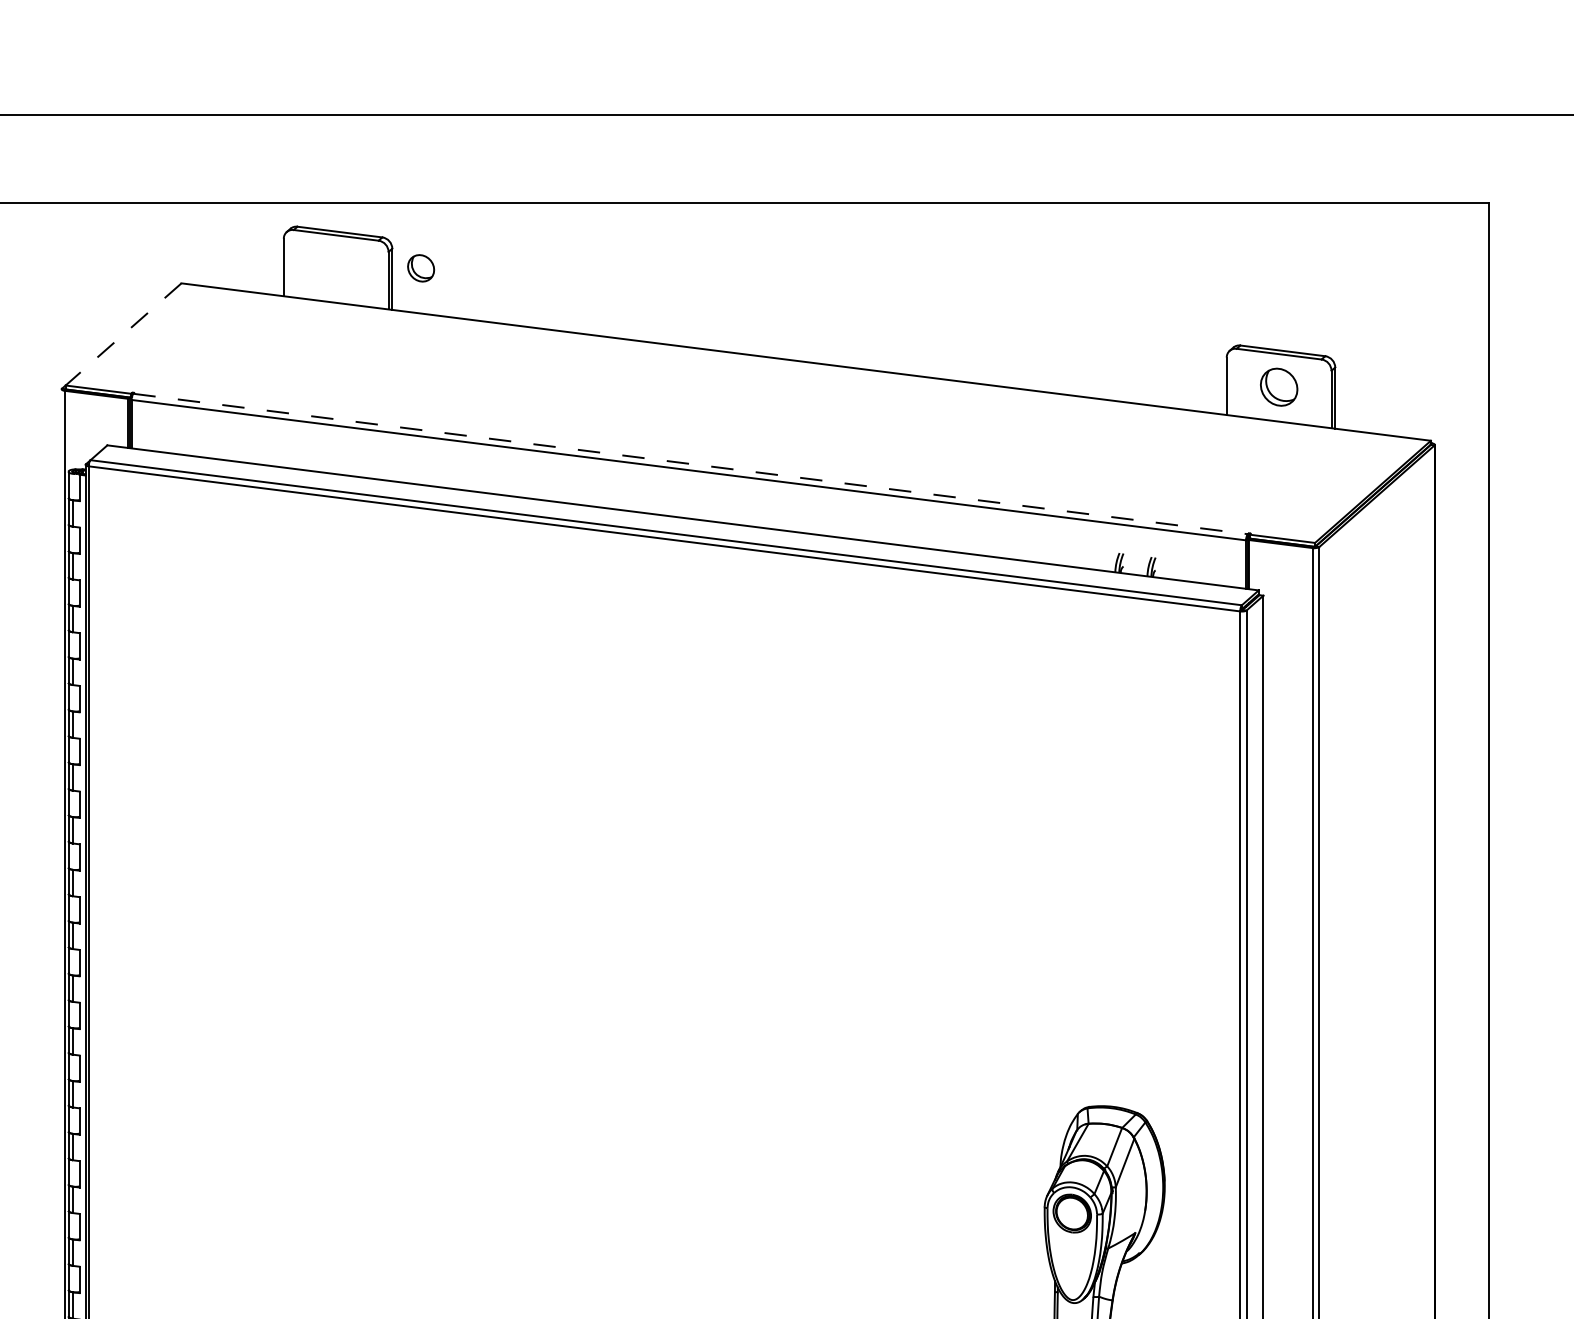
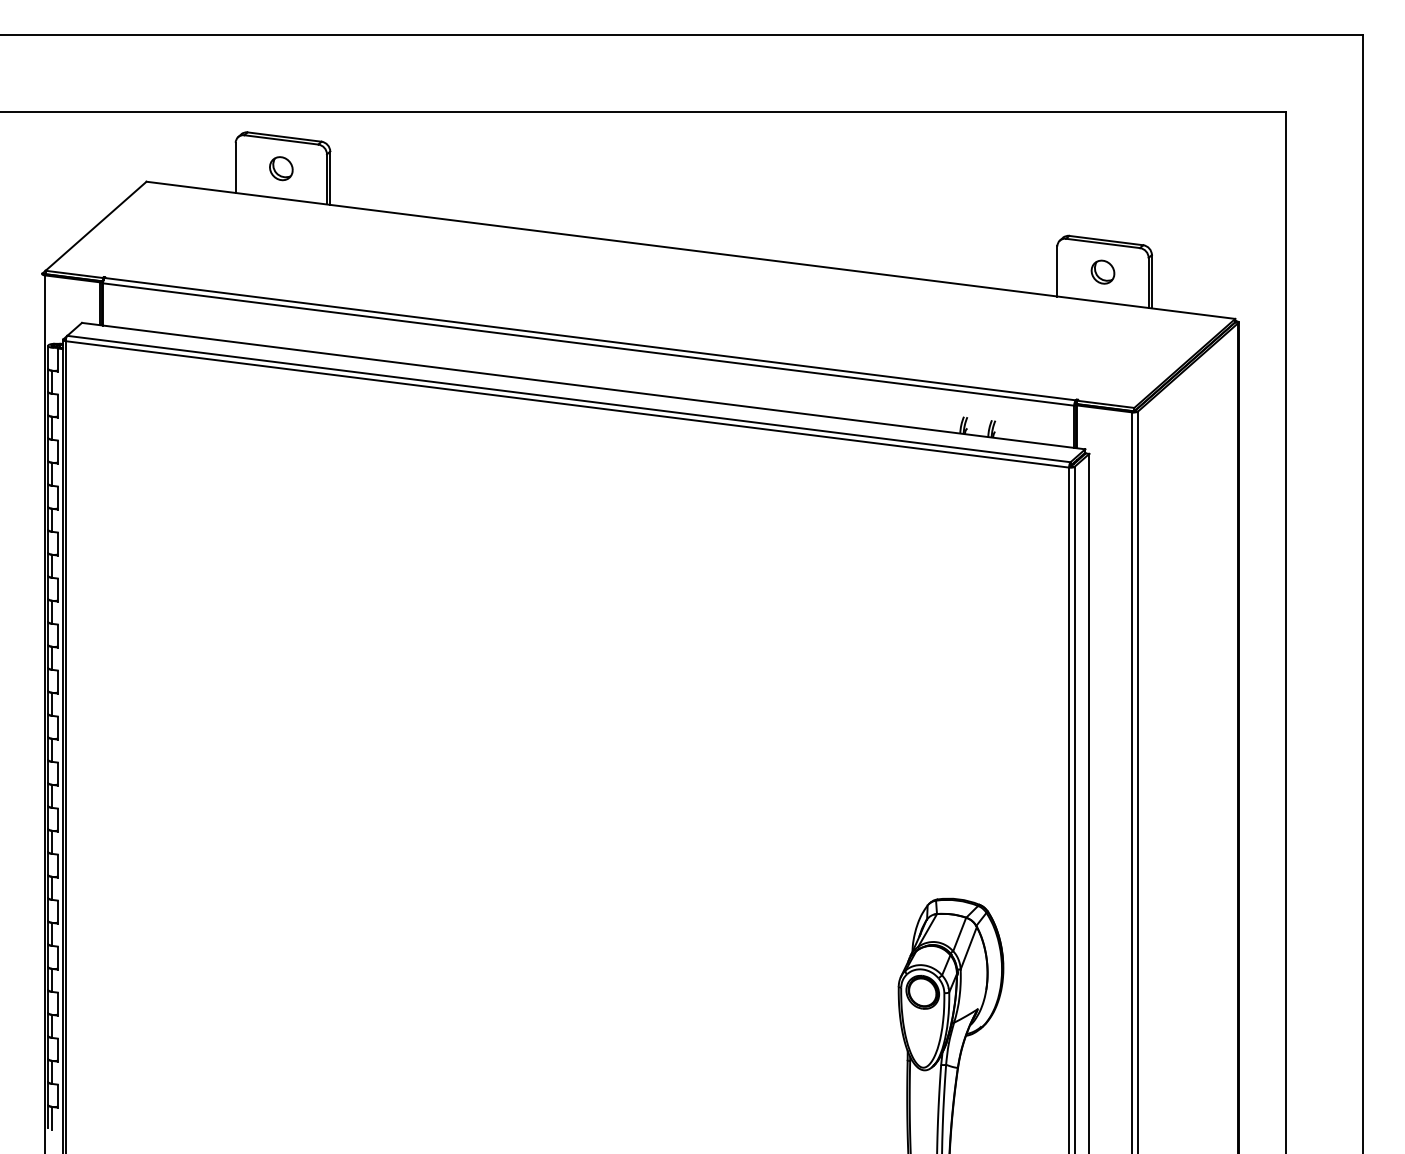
part: (421, 268) -> (281, 168), moved
line: (122, 334) -> (95, 226), dashed -> solid
part: (1278, 386) -> (1102, 271), size x0.71
line: (690, 464) -> (590, 339), dashed -> solid

